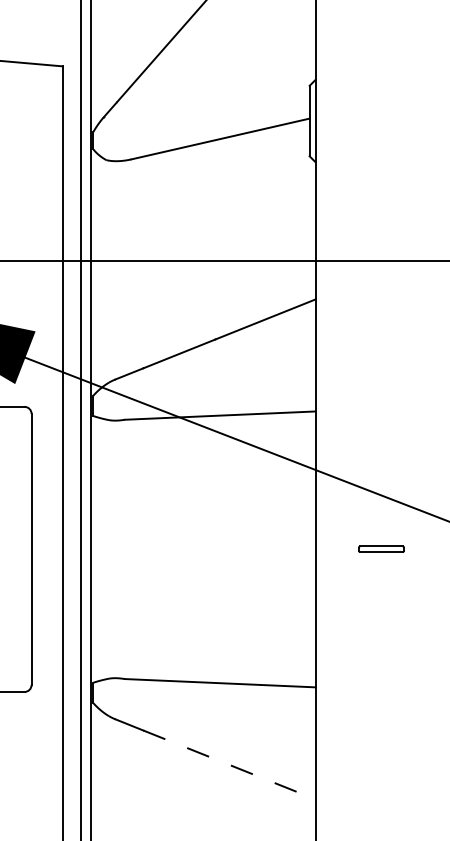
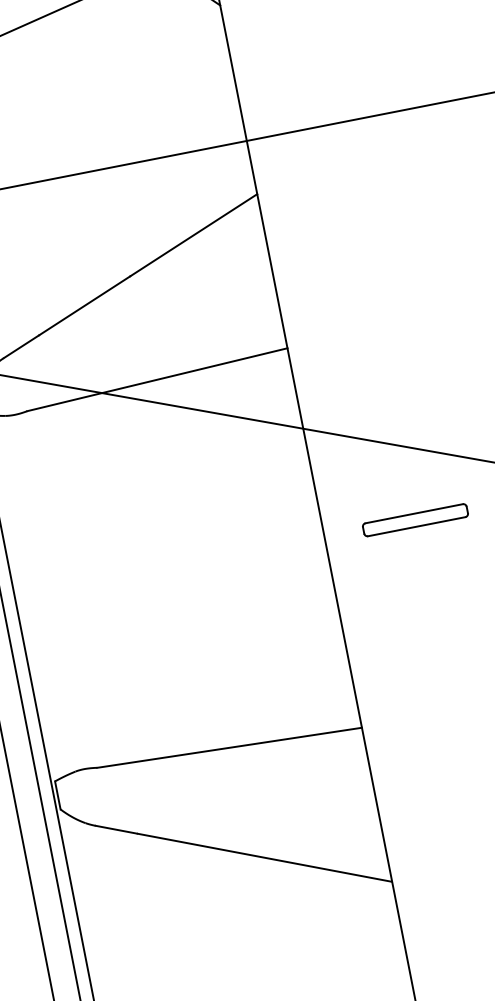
part: (381, 548) -> (415, 518), size x1.67
line: (229, 764) -> (264, 857), dashed -> solid

